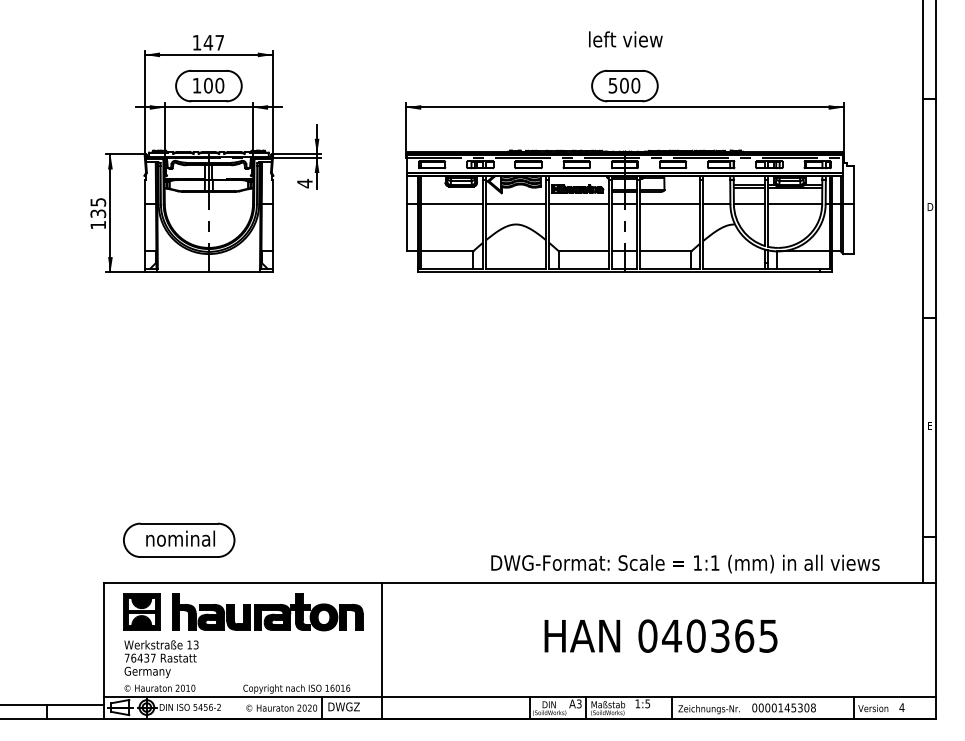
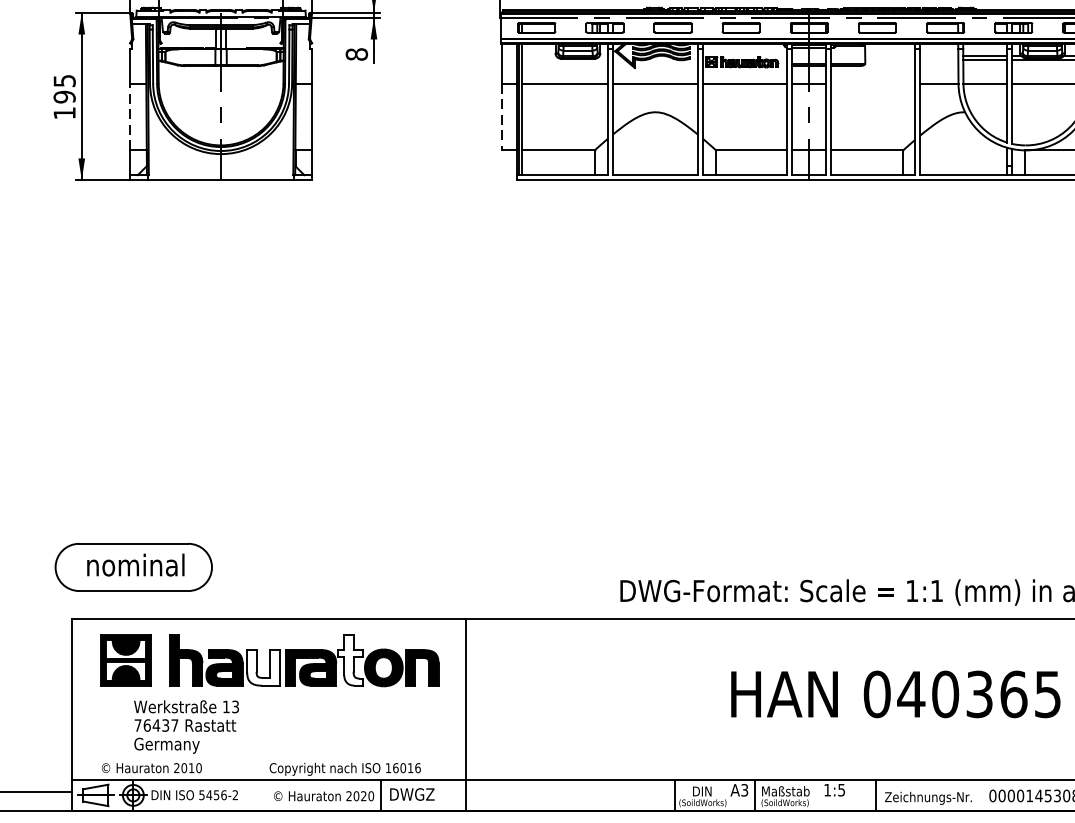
text: (304, 183) -> (356, 54), 4 -> 8
line: (669, 204) -> (872, 84), removed
text: (97, 213) -> (63, 96), 135 -> 195
line: (144, 227) -> (129, 116), solid -> dashed
line: (407, 227) -> (501, 116), solid -> dashed
part: (179, 539) -> (134, 566), moved
fill: (300, 611) -> (350, 659), removed
fill: (238, 616) -> (262, 666), removed
text: (660, 635) -> (895, 693), moved
text: (161, 659) -> (186, 727), moved

